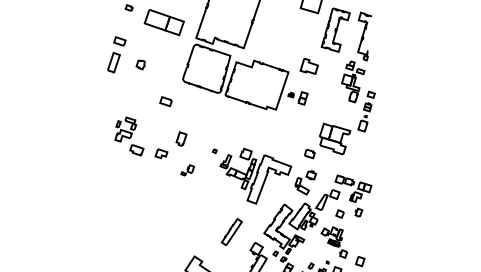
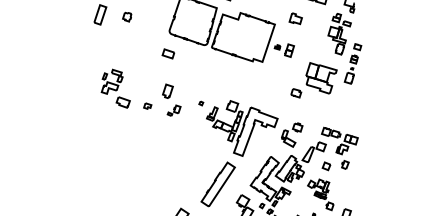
part: (309, 66) -> (295, 18), size x0.71
part: (165, 101) -> (167, 53), moved
part: (327, 140) -> (313, 79), moved
part: (160, 153) -> (146, 105), size x0.62
part: (187, 170) -> (173, 110), moved
part: (231, 231) -> (217, 183), size x1.67

